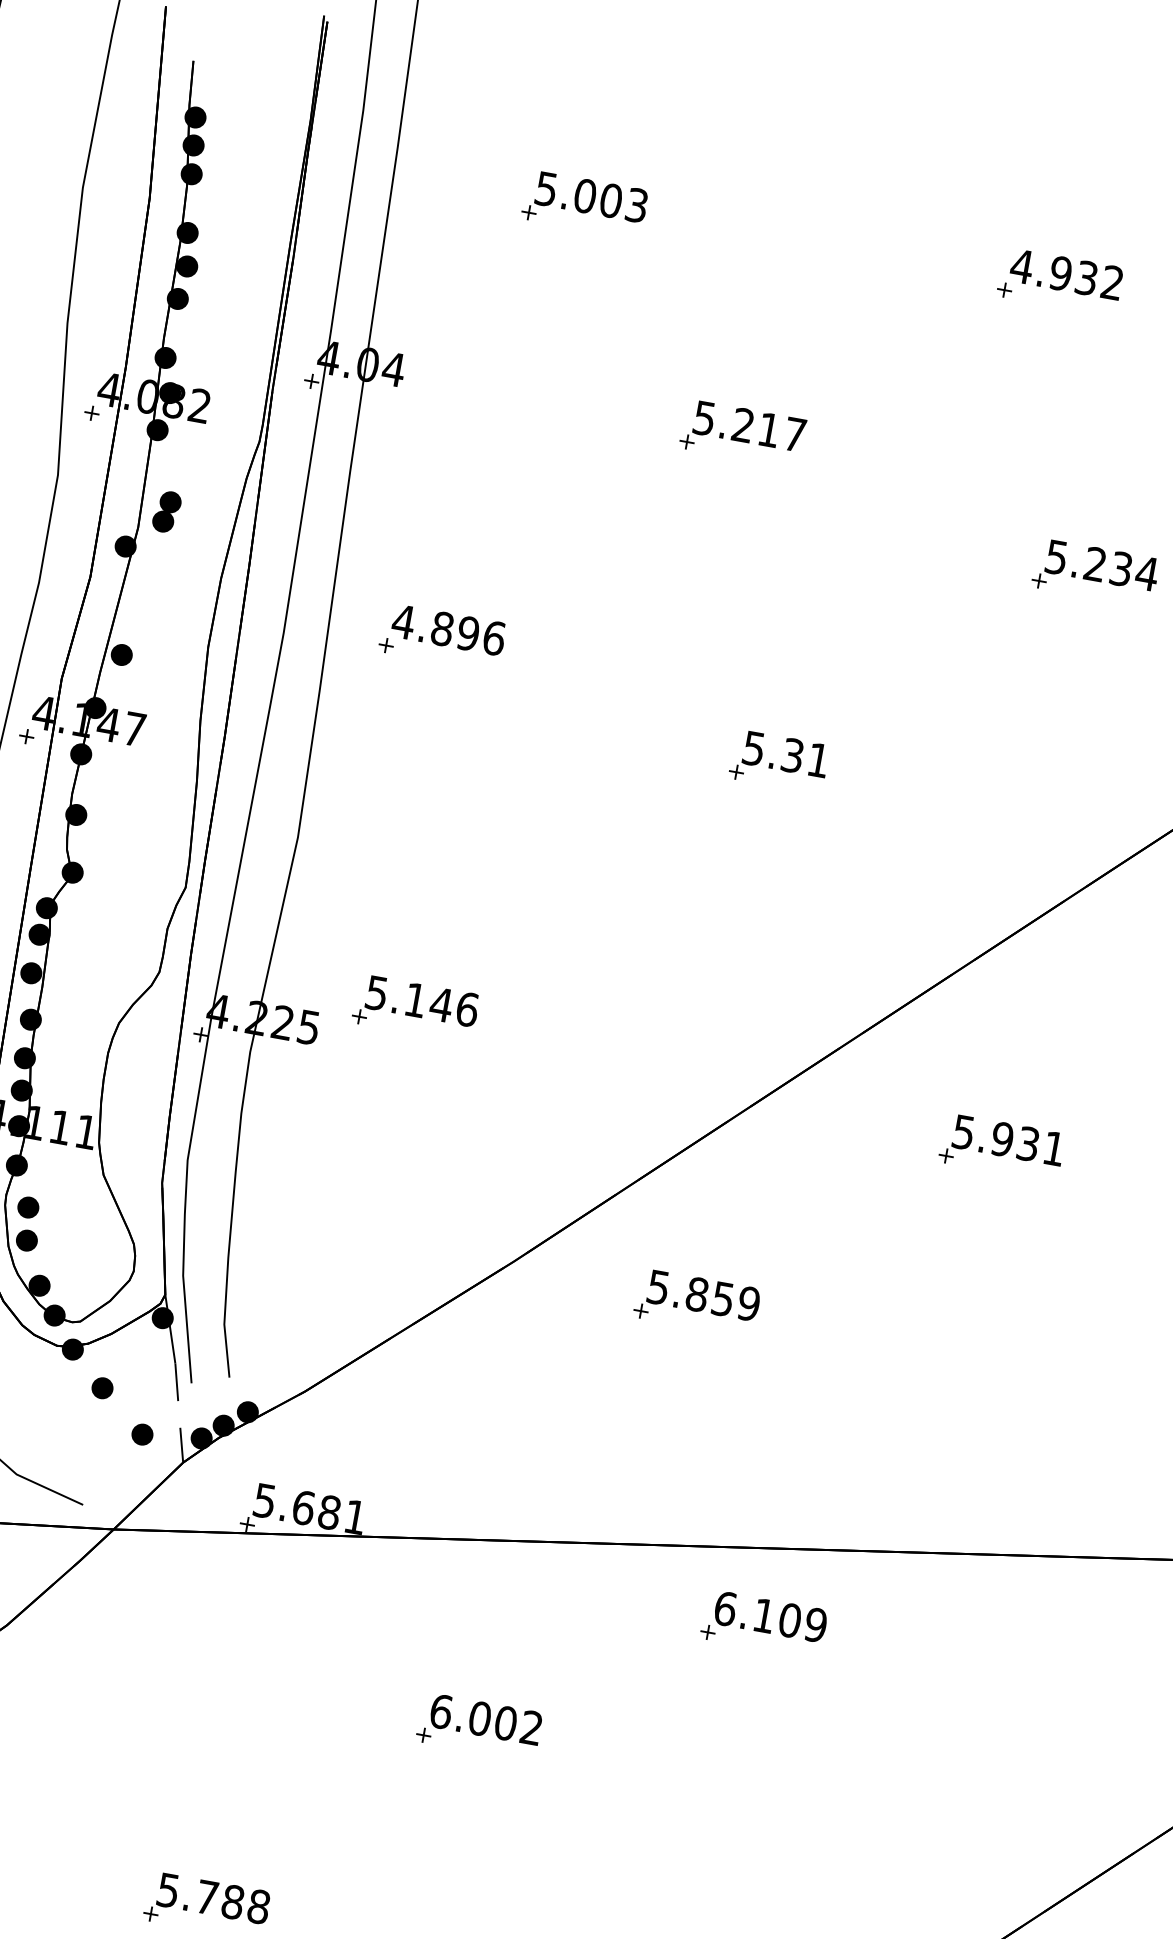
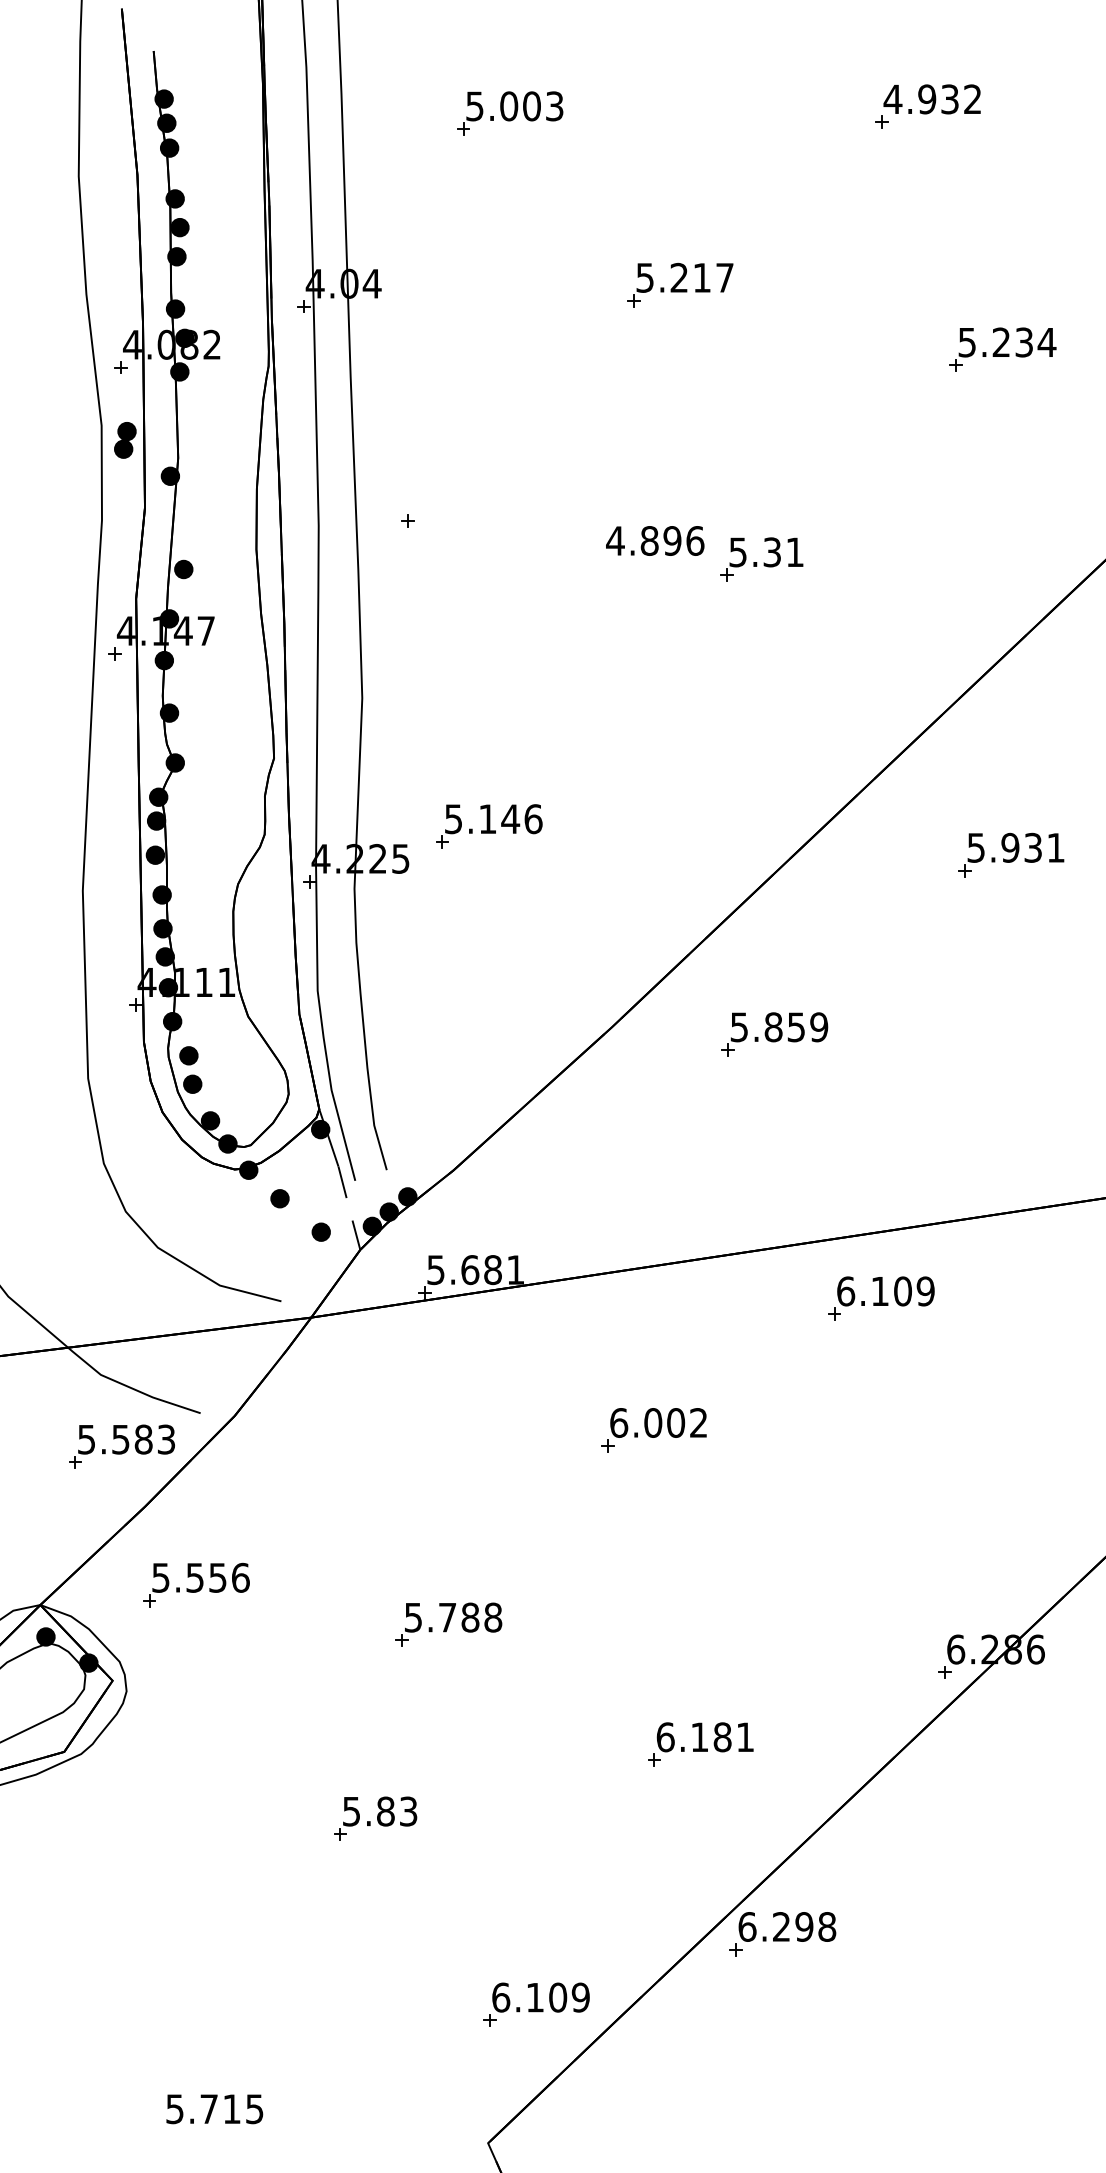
part: (167, 512) -> (125, 440), moved
text: (449, 629) -> (655, 540), moved

